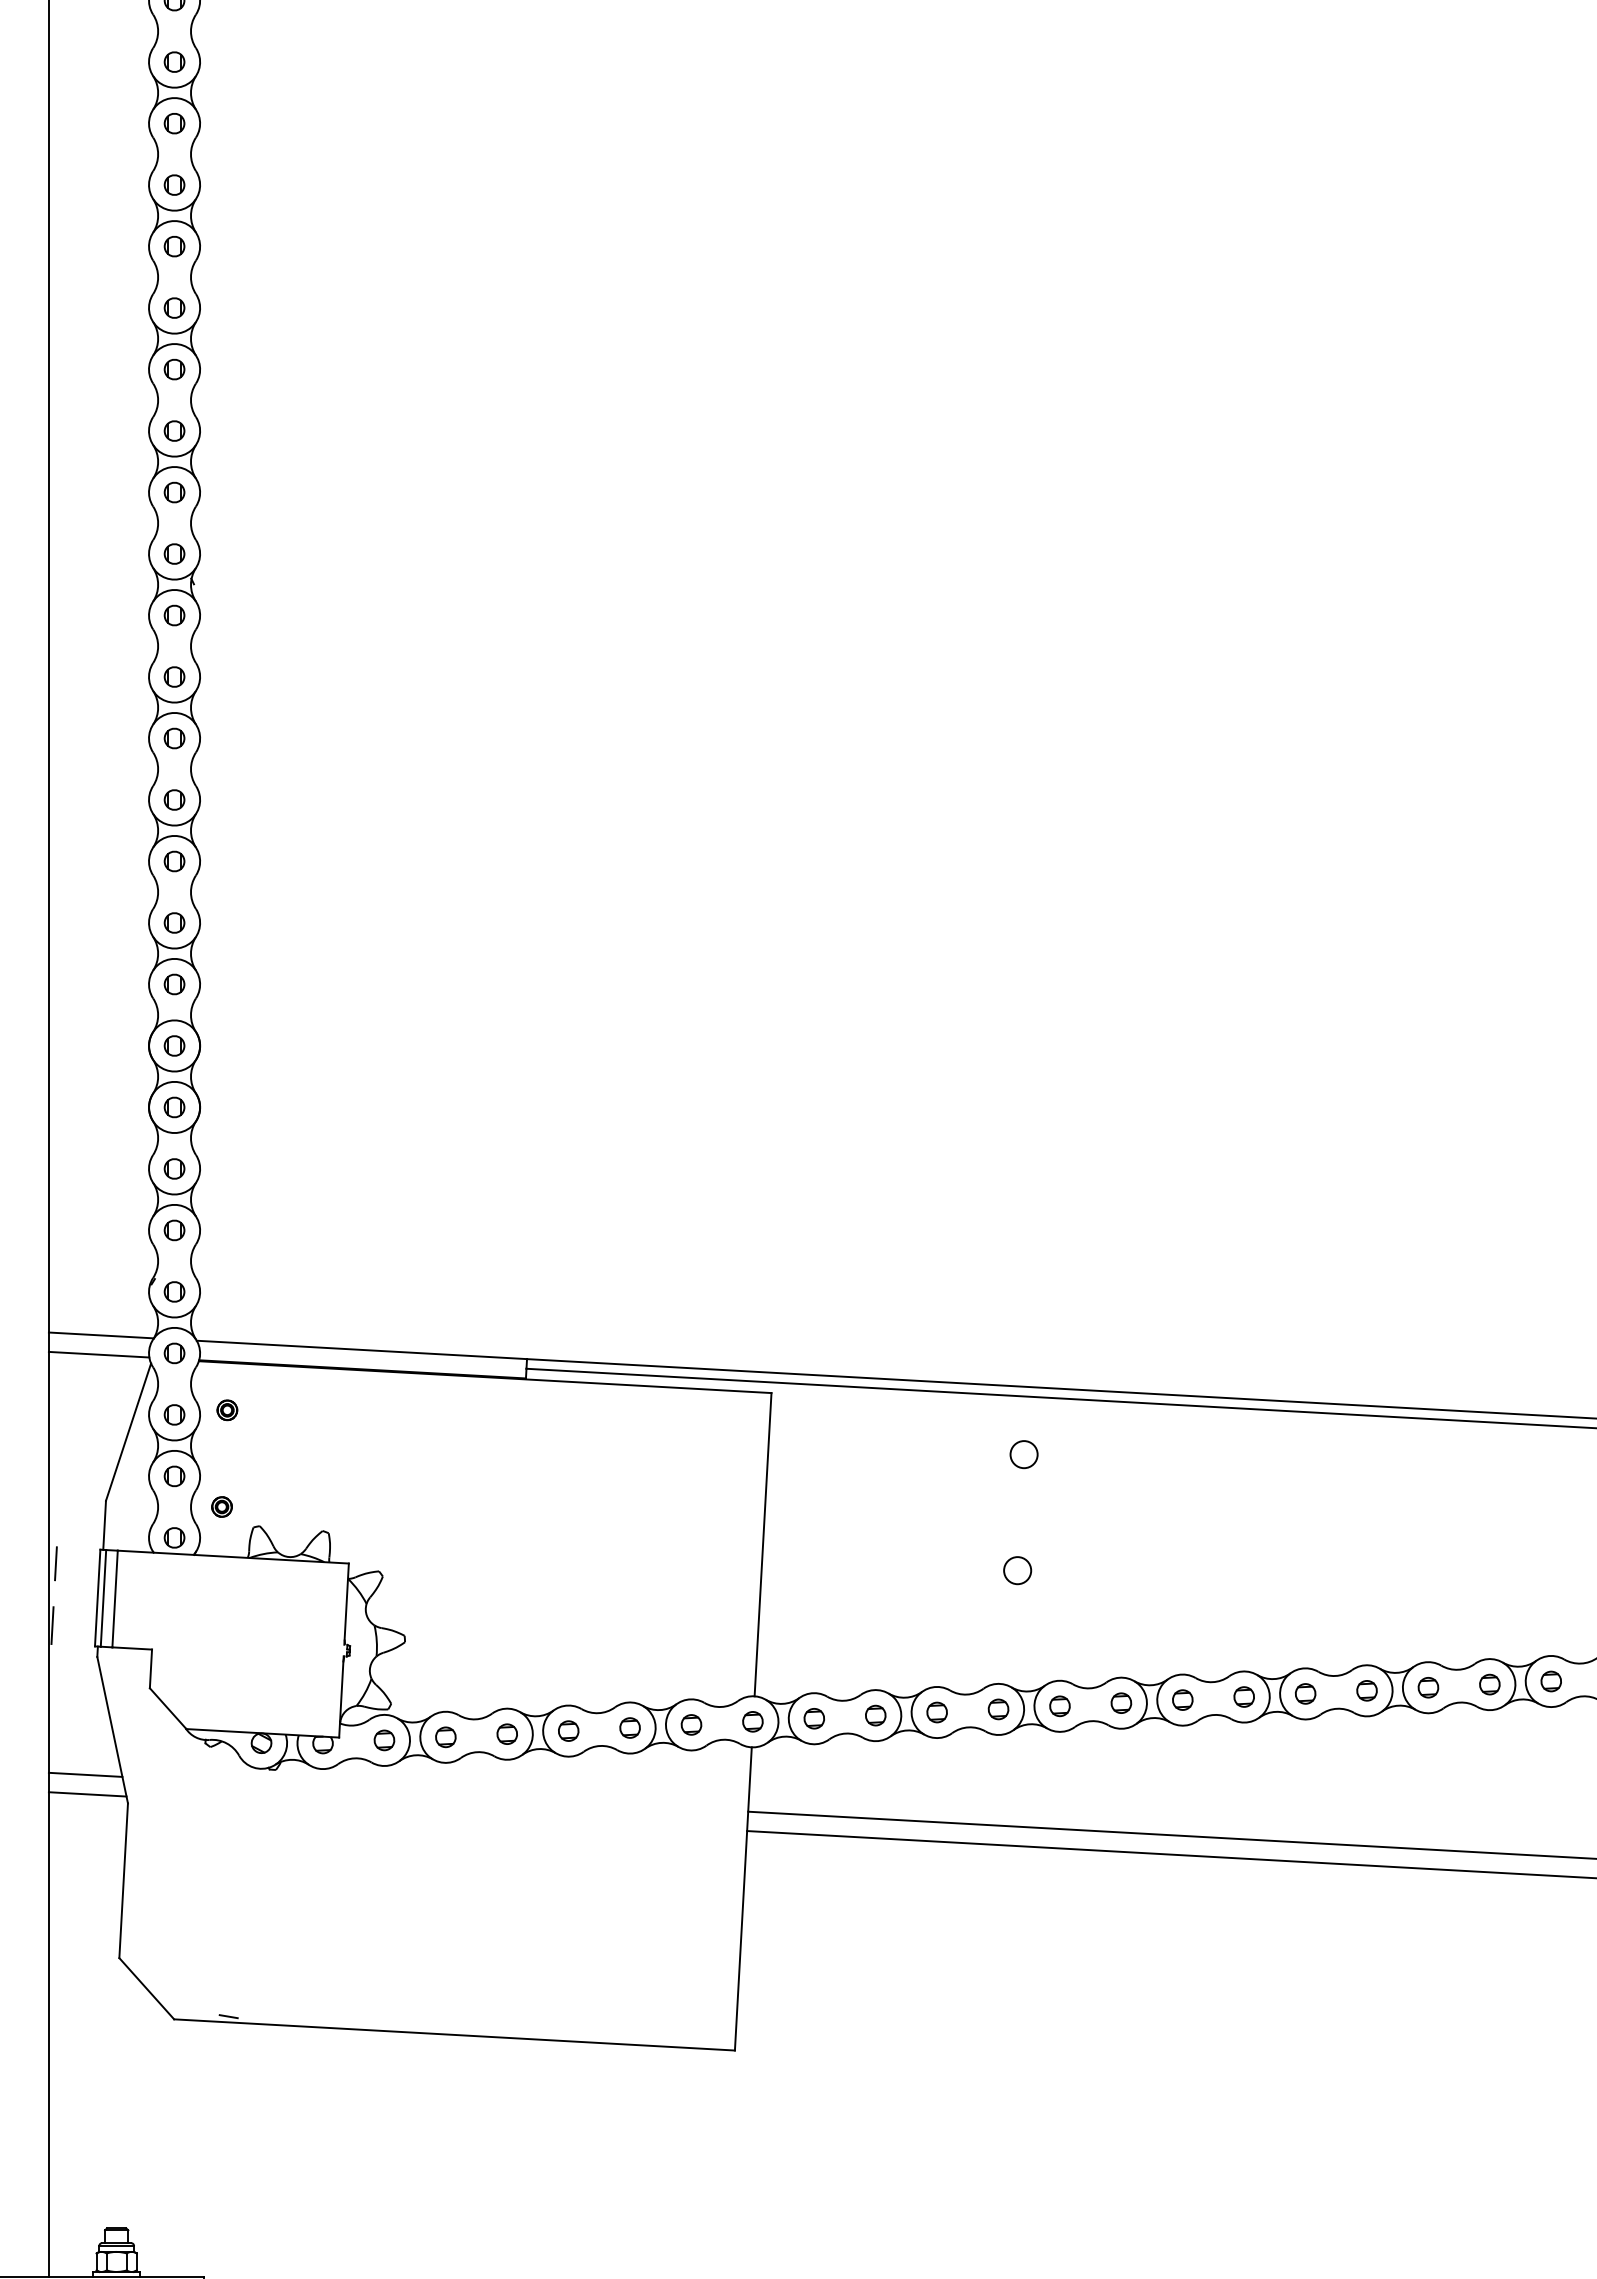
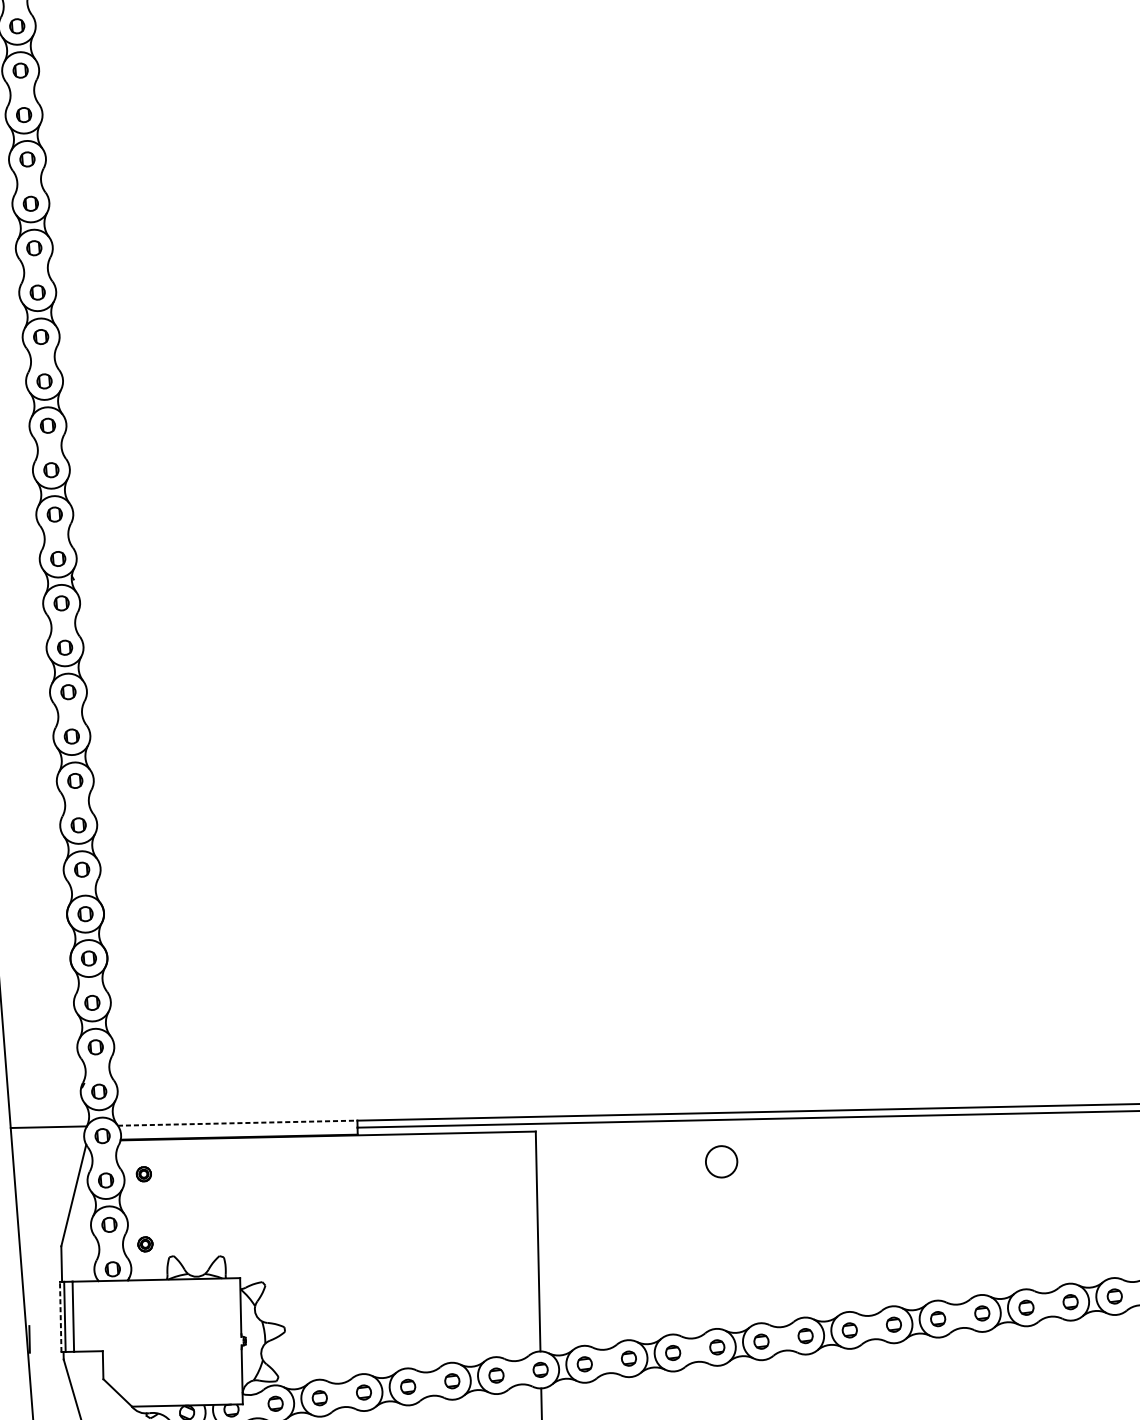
line: (362, 1349) -> (238, 1122), solid -> dashed
line: (98, 1354) -> (47, 1141), removed
circle: (1023, 1454) -> (721, 1161), size x1.6
line: (55, 1563) -> (28, 1294), removed
circle: (1017, 1570) -> (723, 1246), removed
line: (97, 1597) -> (60, 1316), solid -> dashed

